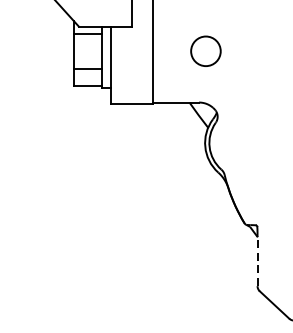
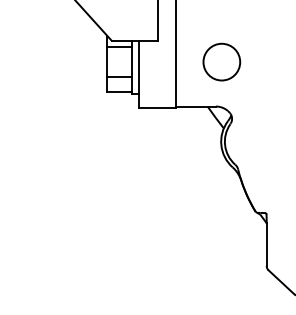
circle: (205, 50) -> (221, 61), size x1.43
line: (257, 261) -> (266, 244), dashed -> solid

